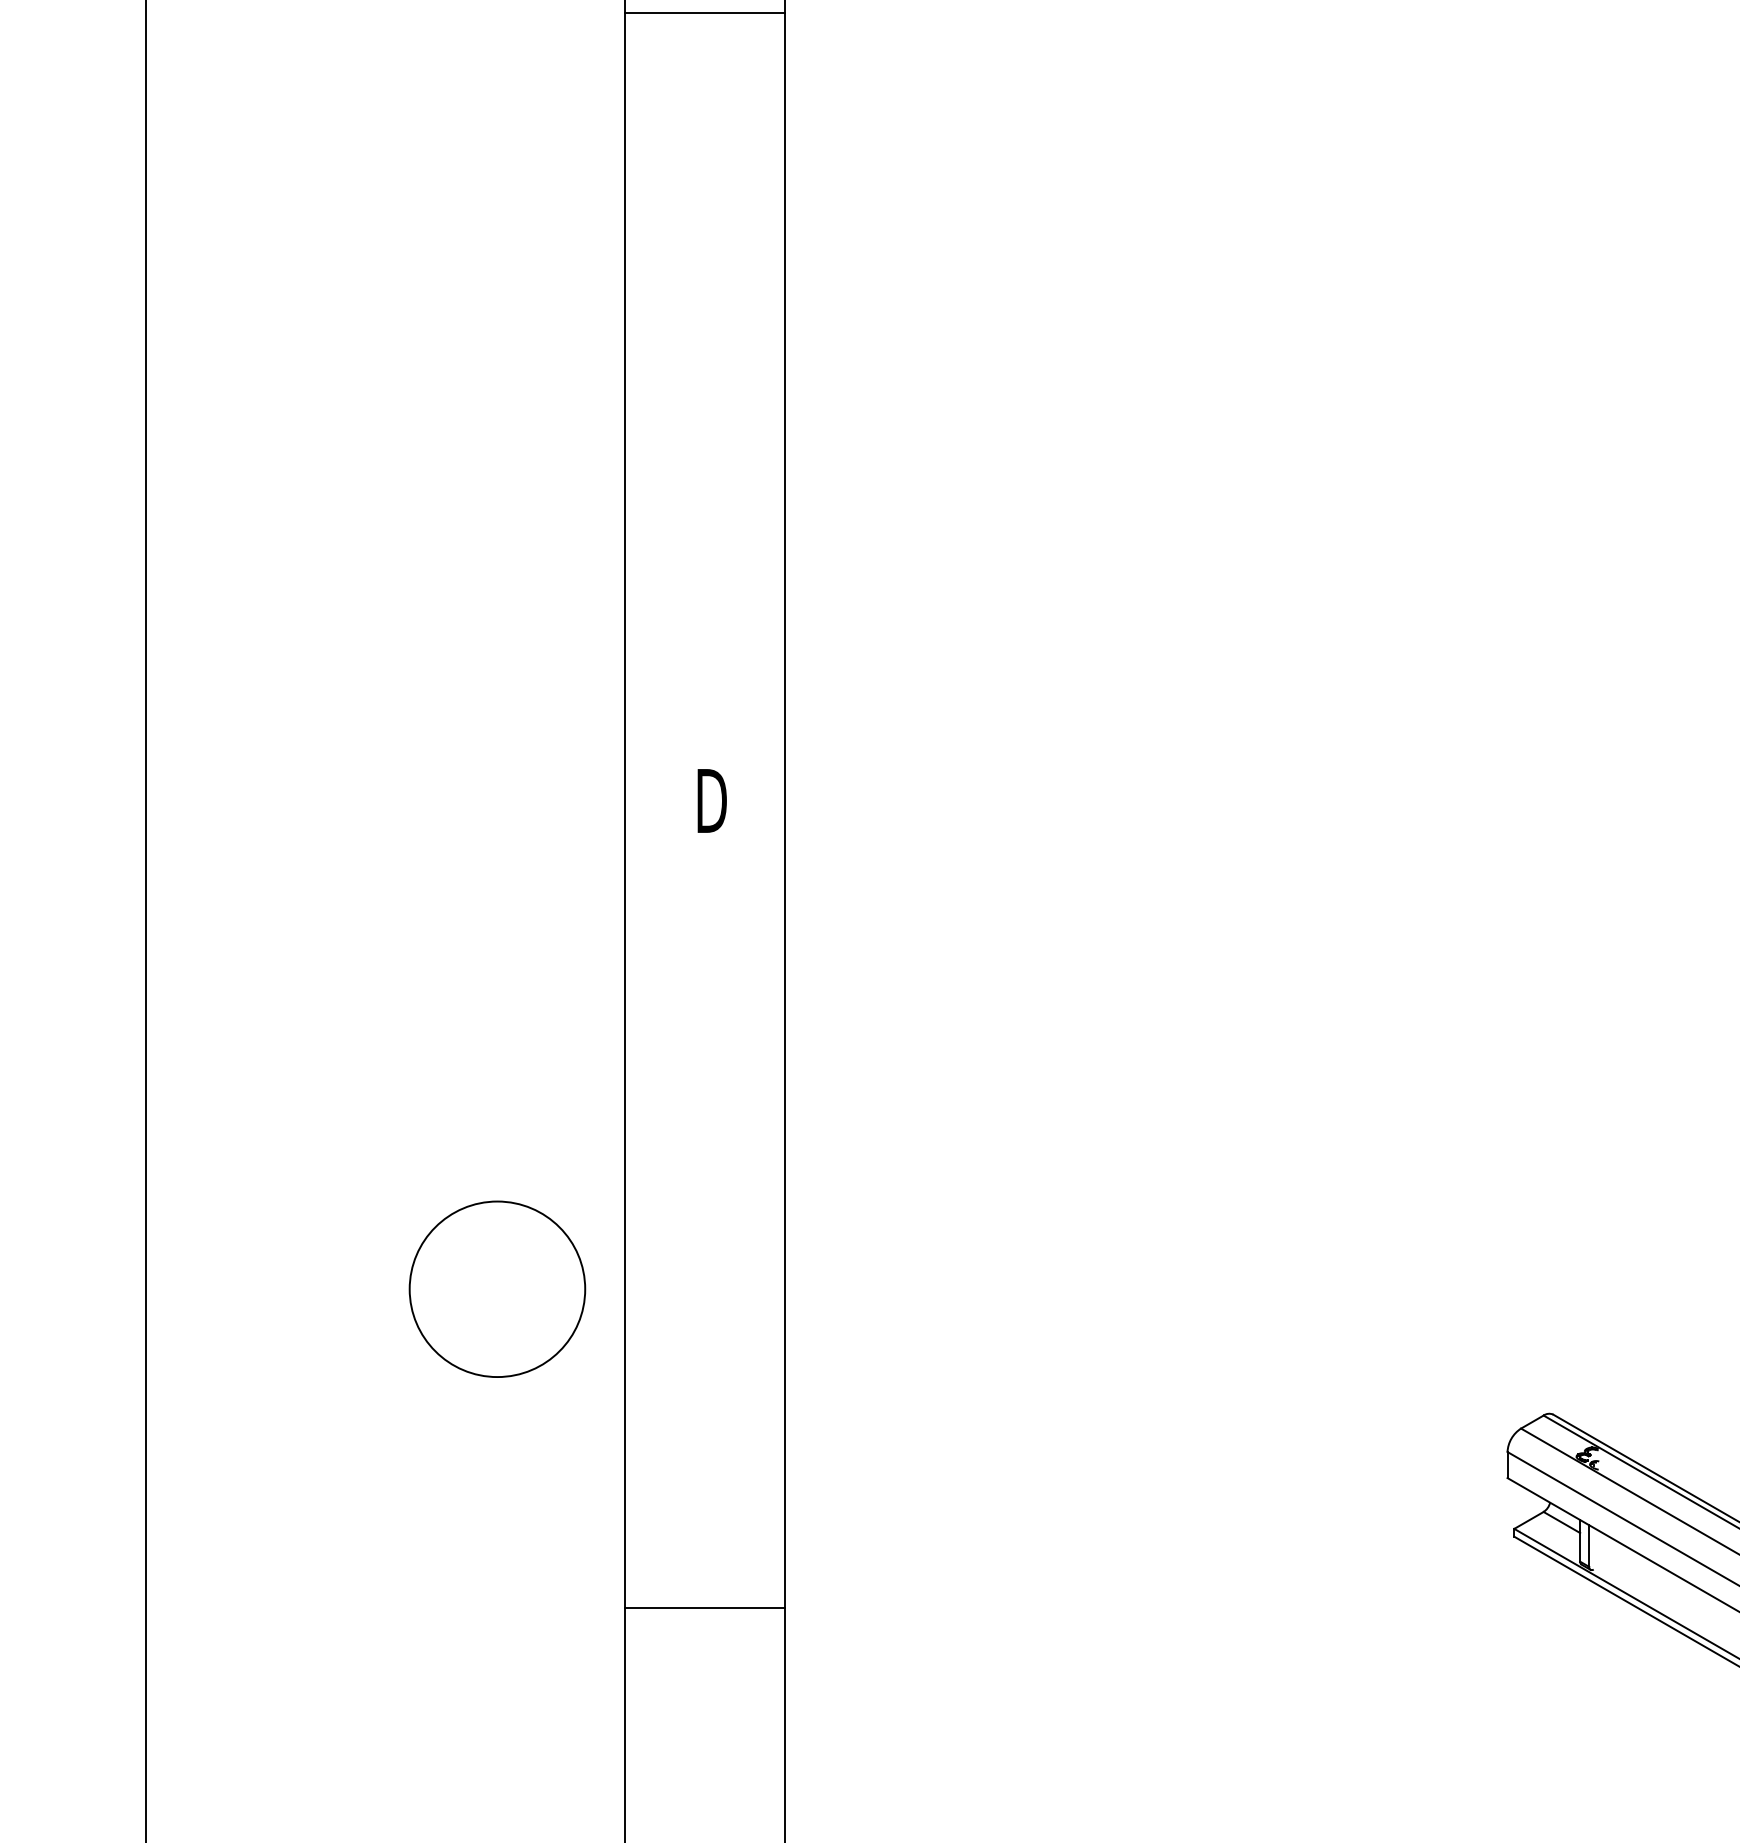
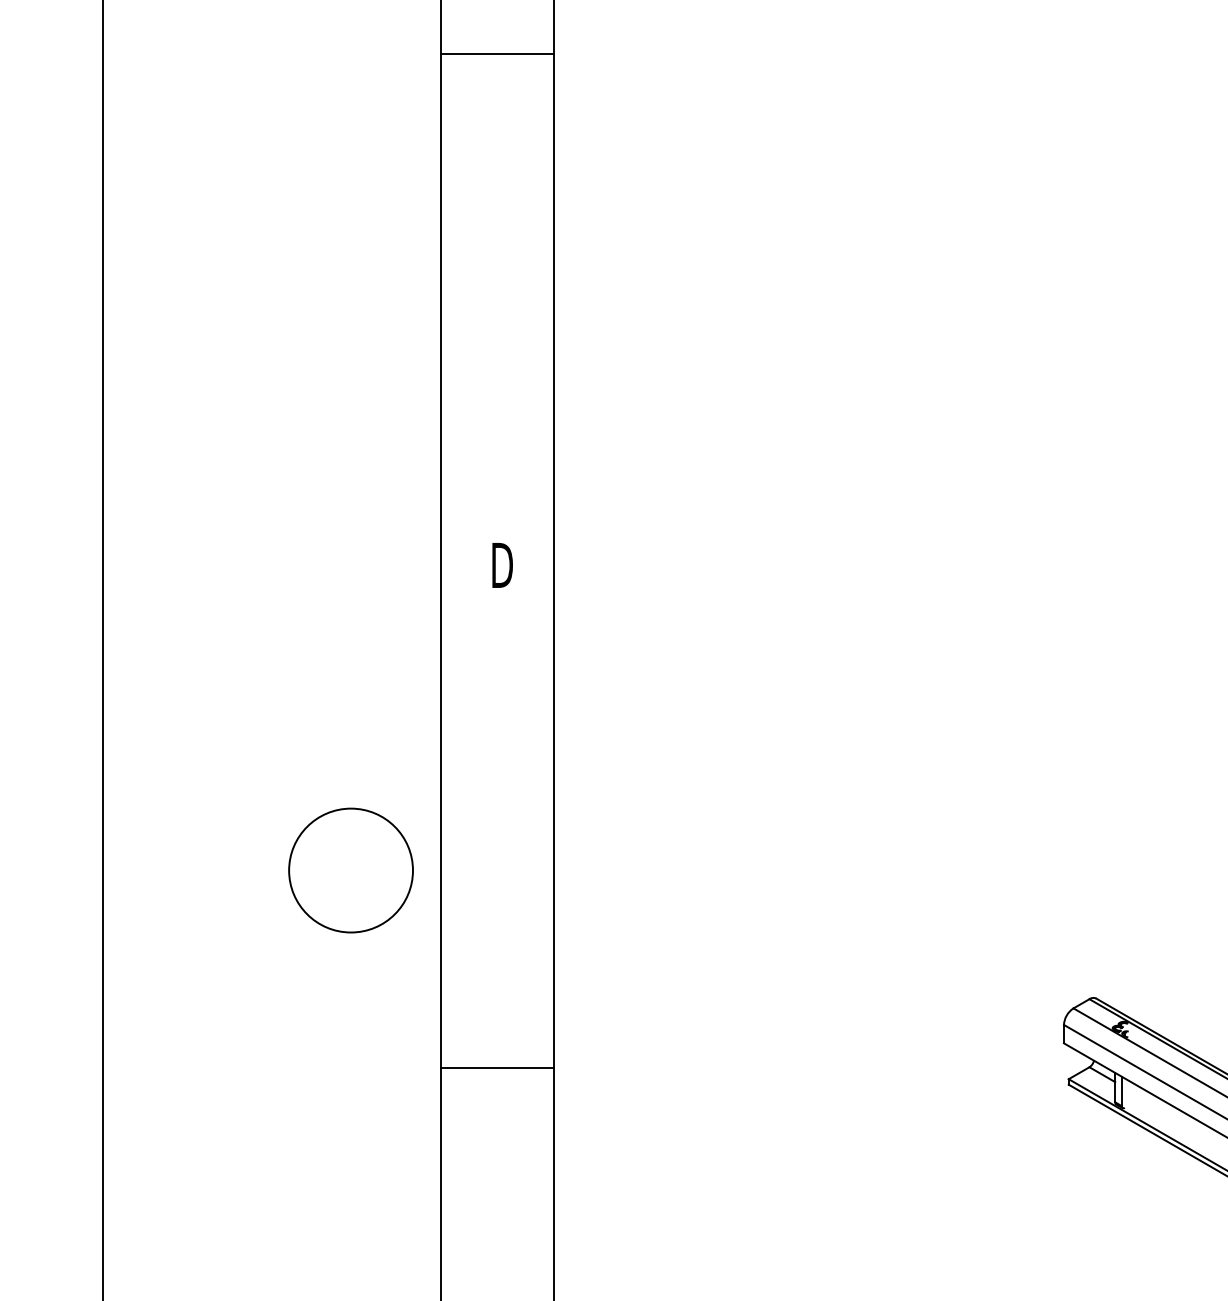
line: (704, 12) -> (497, 53), moved
circle: (497, 1288) -> (351, 870), moved
line: (704, 1608) -> (497, 1068), moved

